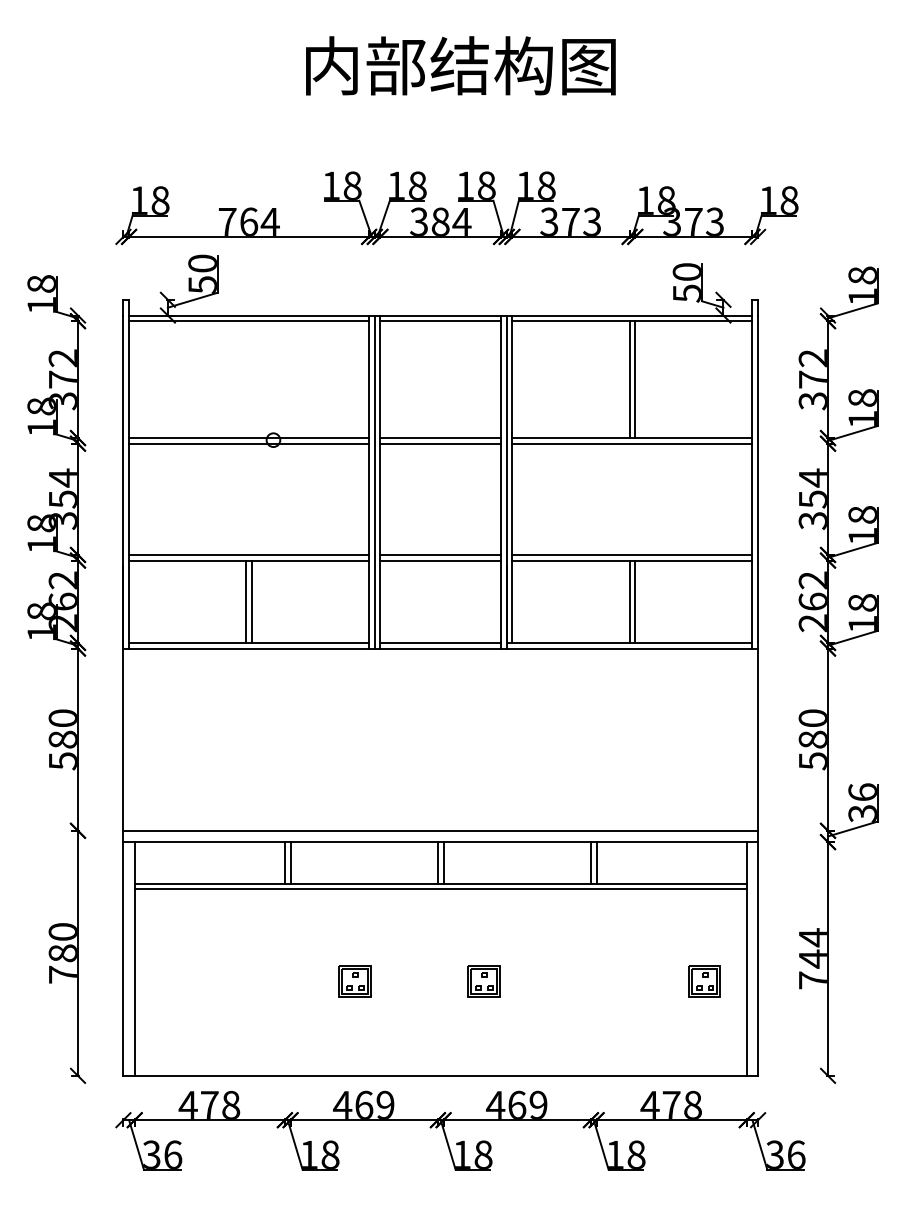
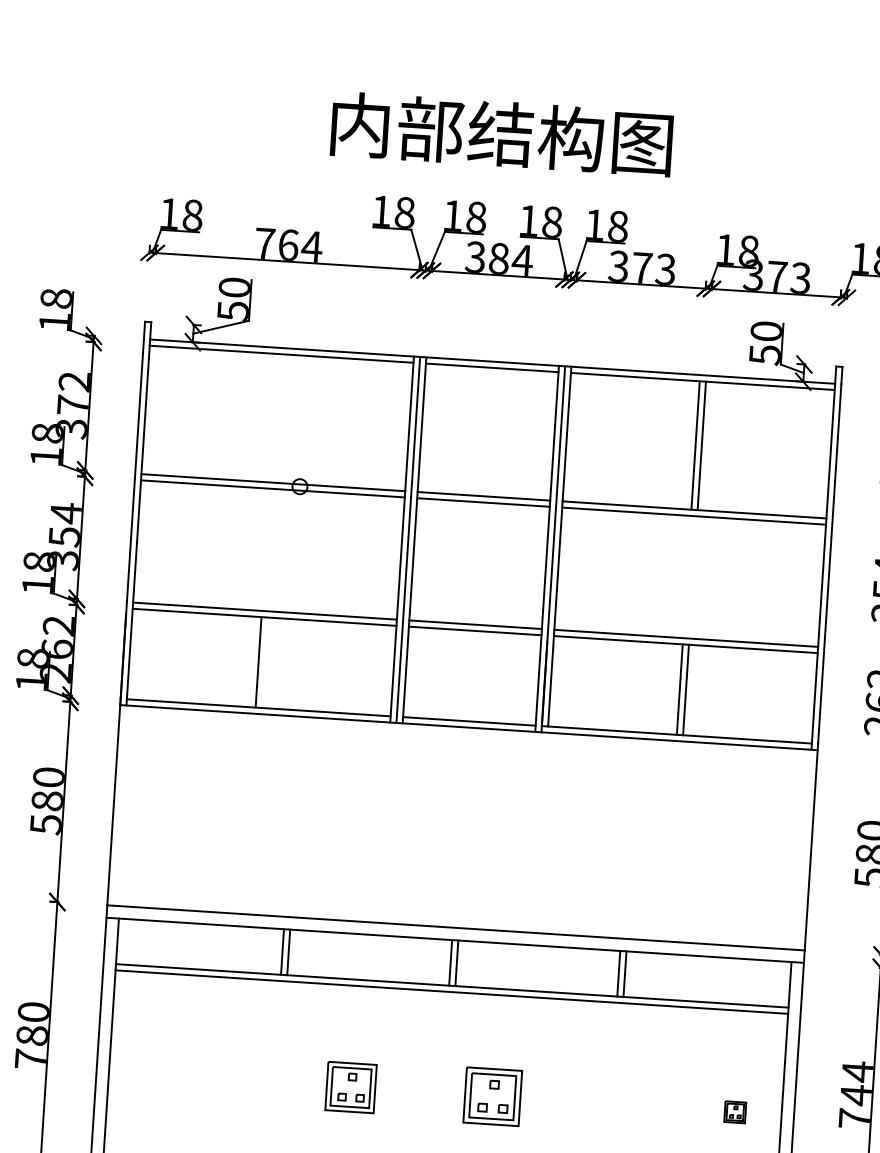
text: (460, 65) -> (501, 133), moved
line: (251, 601) -> (264, 662), removed
part: (354, 981) -> (350, 1087), size x1.4
part: (483, 981) -> (492, 1096), size x1.6
part: (704, 981) -> (735, 1112), size x0.6

